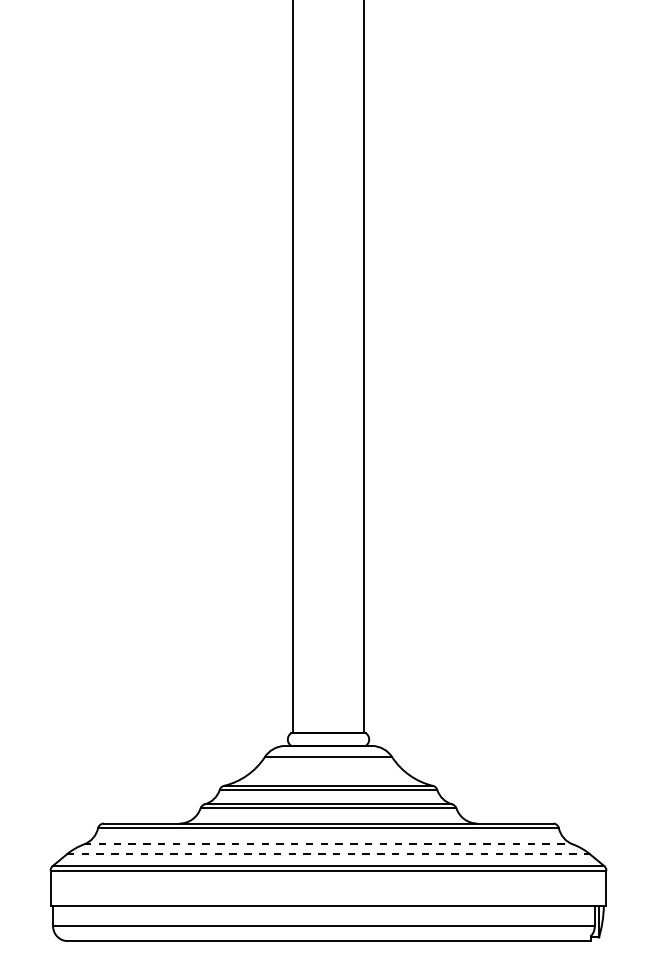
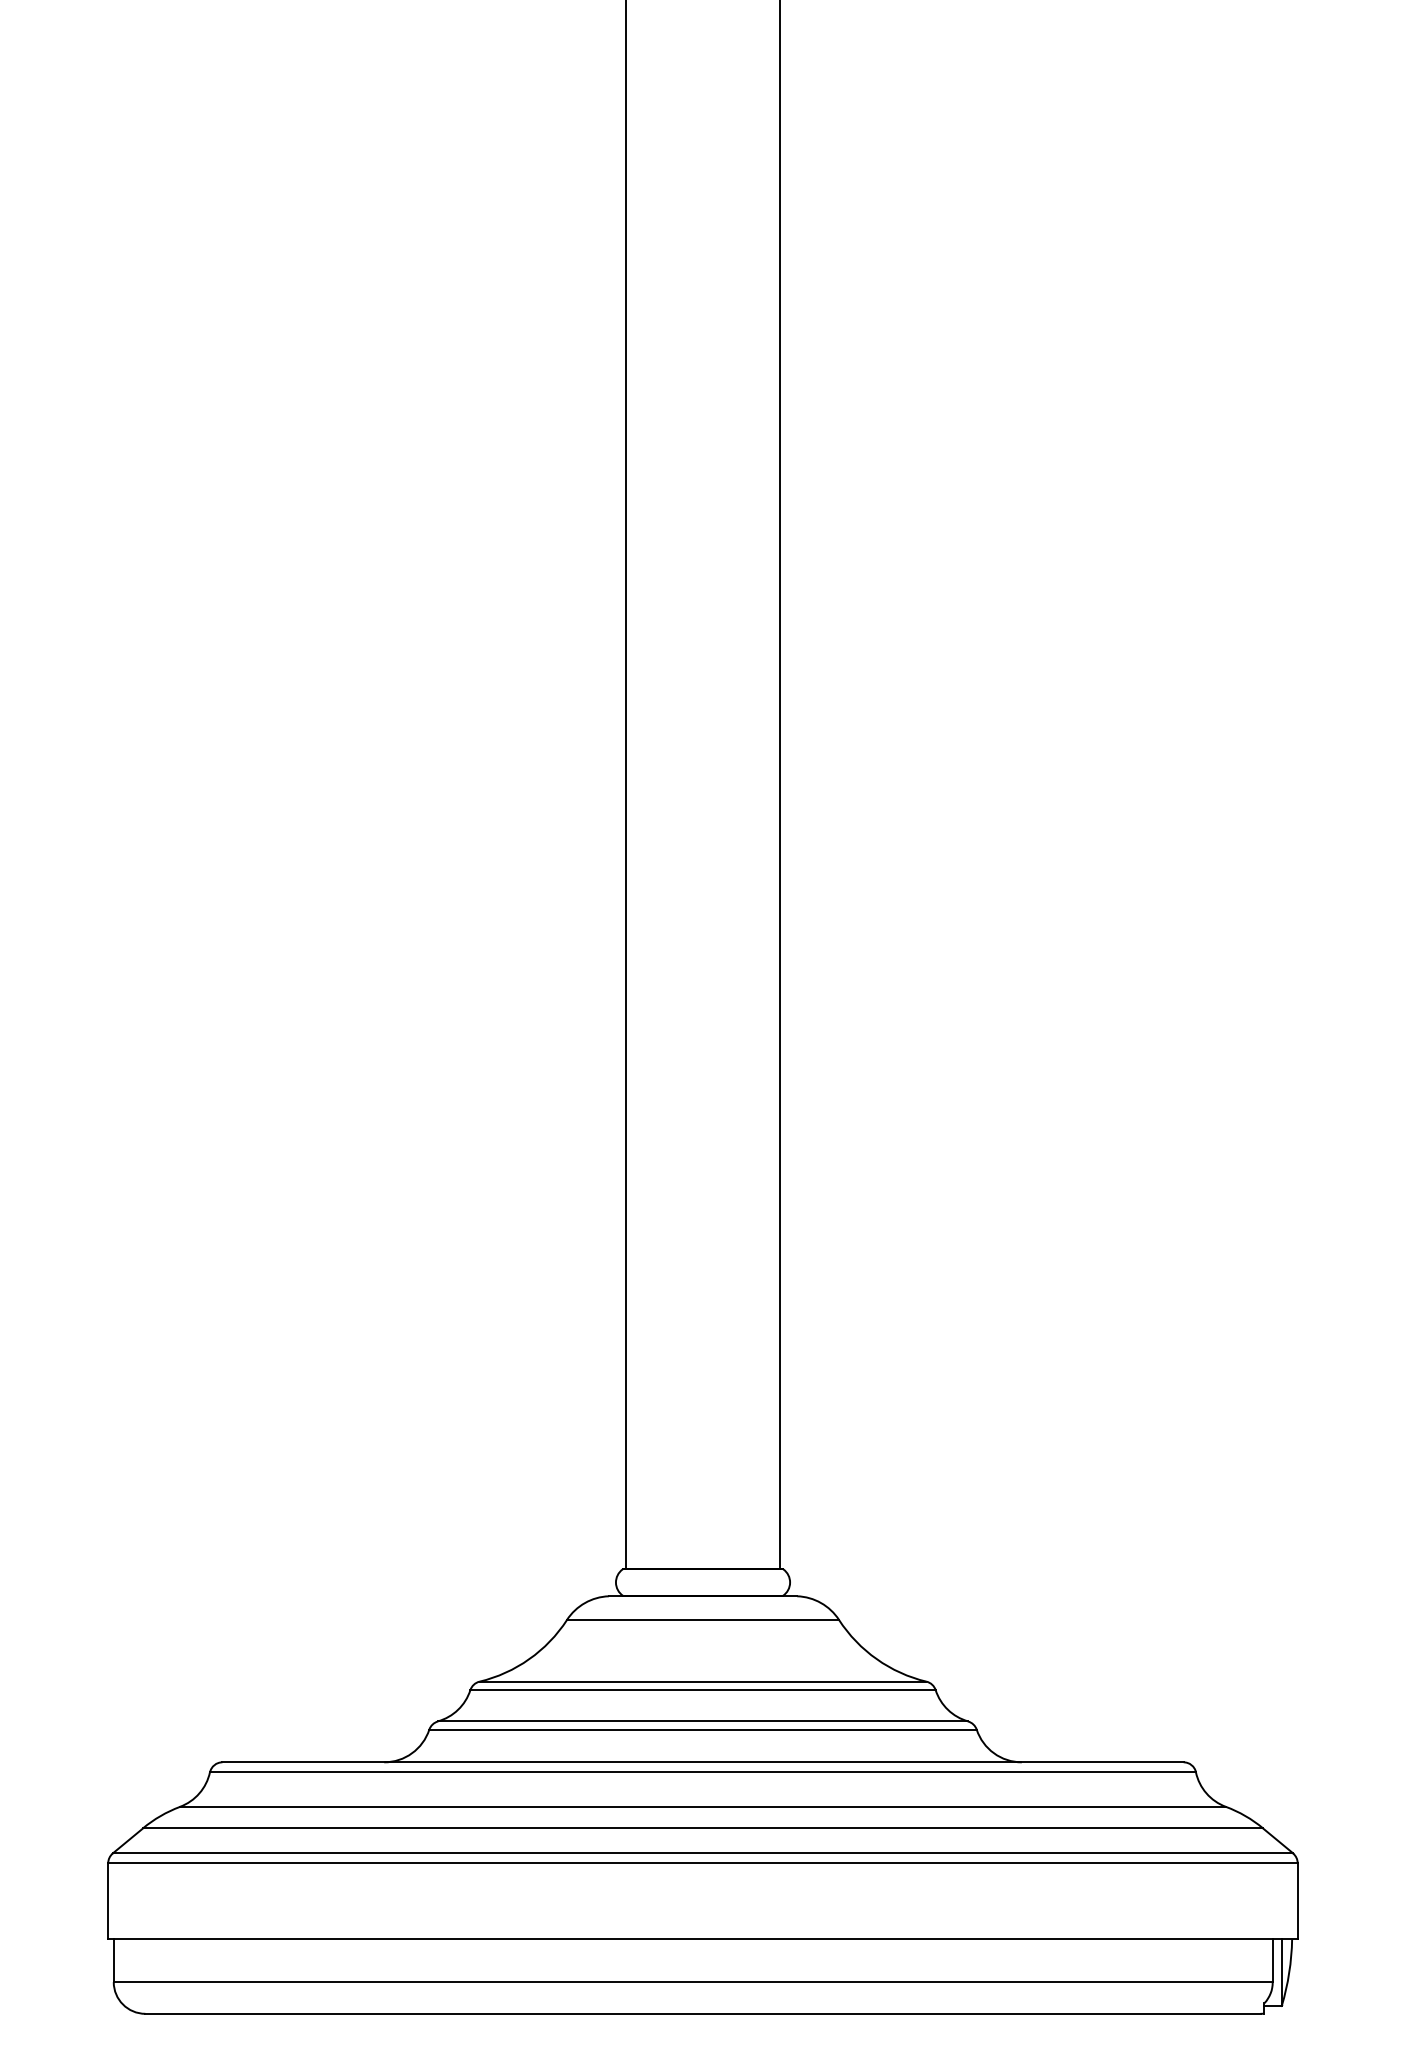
line: (328, 844) -> (703, 1807), dashed -> solid
line: (328, 854) -> (703, 1828), dashed -> solid

